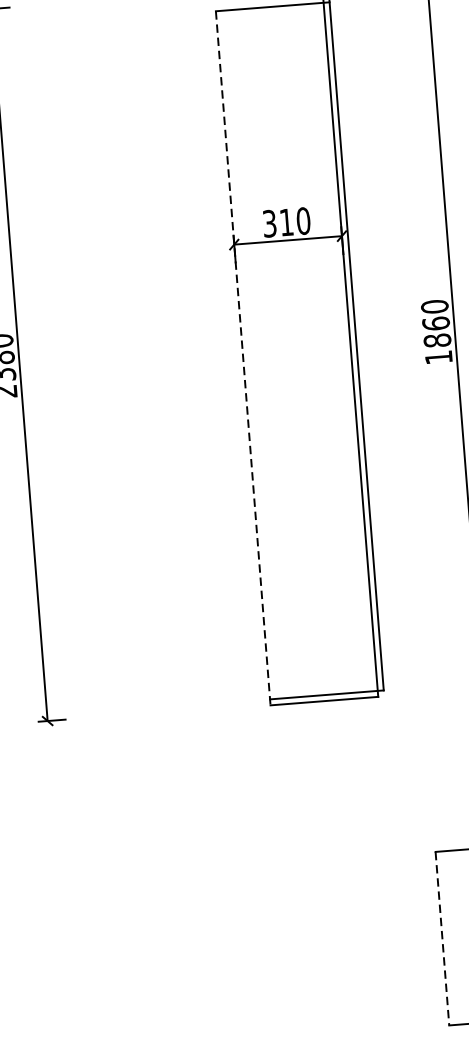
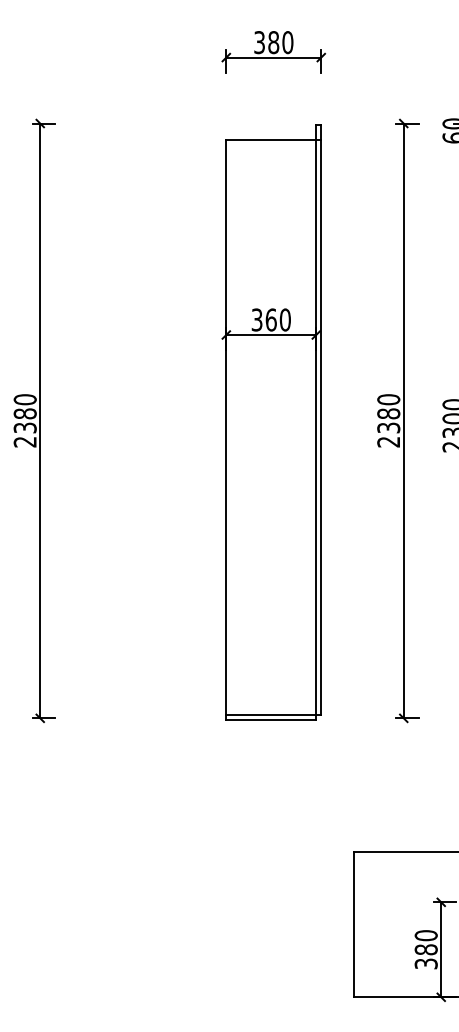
text: (285, 221) -> (270, 319), 310 -> 360
text: (437, 340) -> (388, 427), 1860 -> 2380
line: (243, 357) -> (226, 429), dashed -> solid
line: (442, 939) -> (353, 925), dashed -> solid

